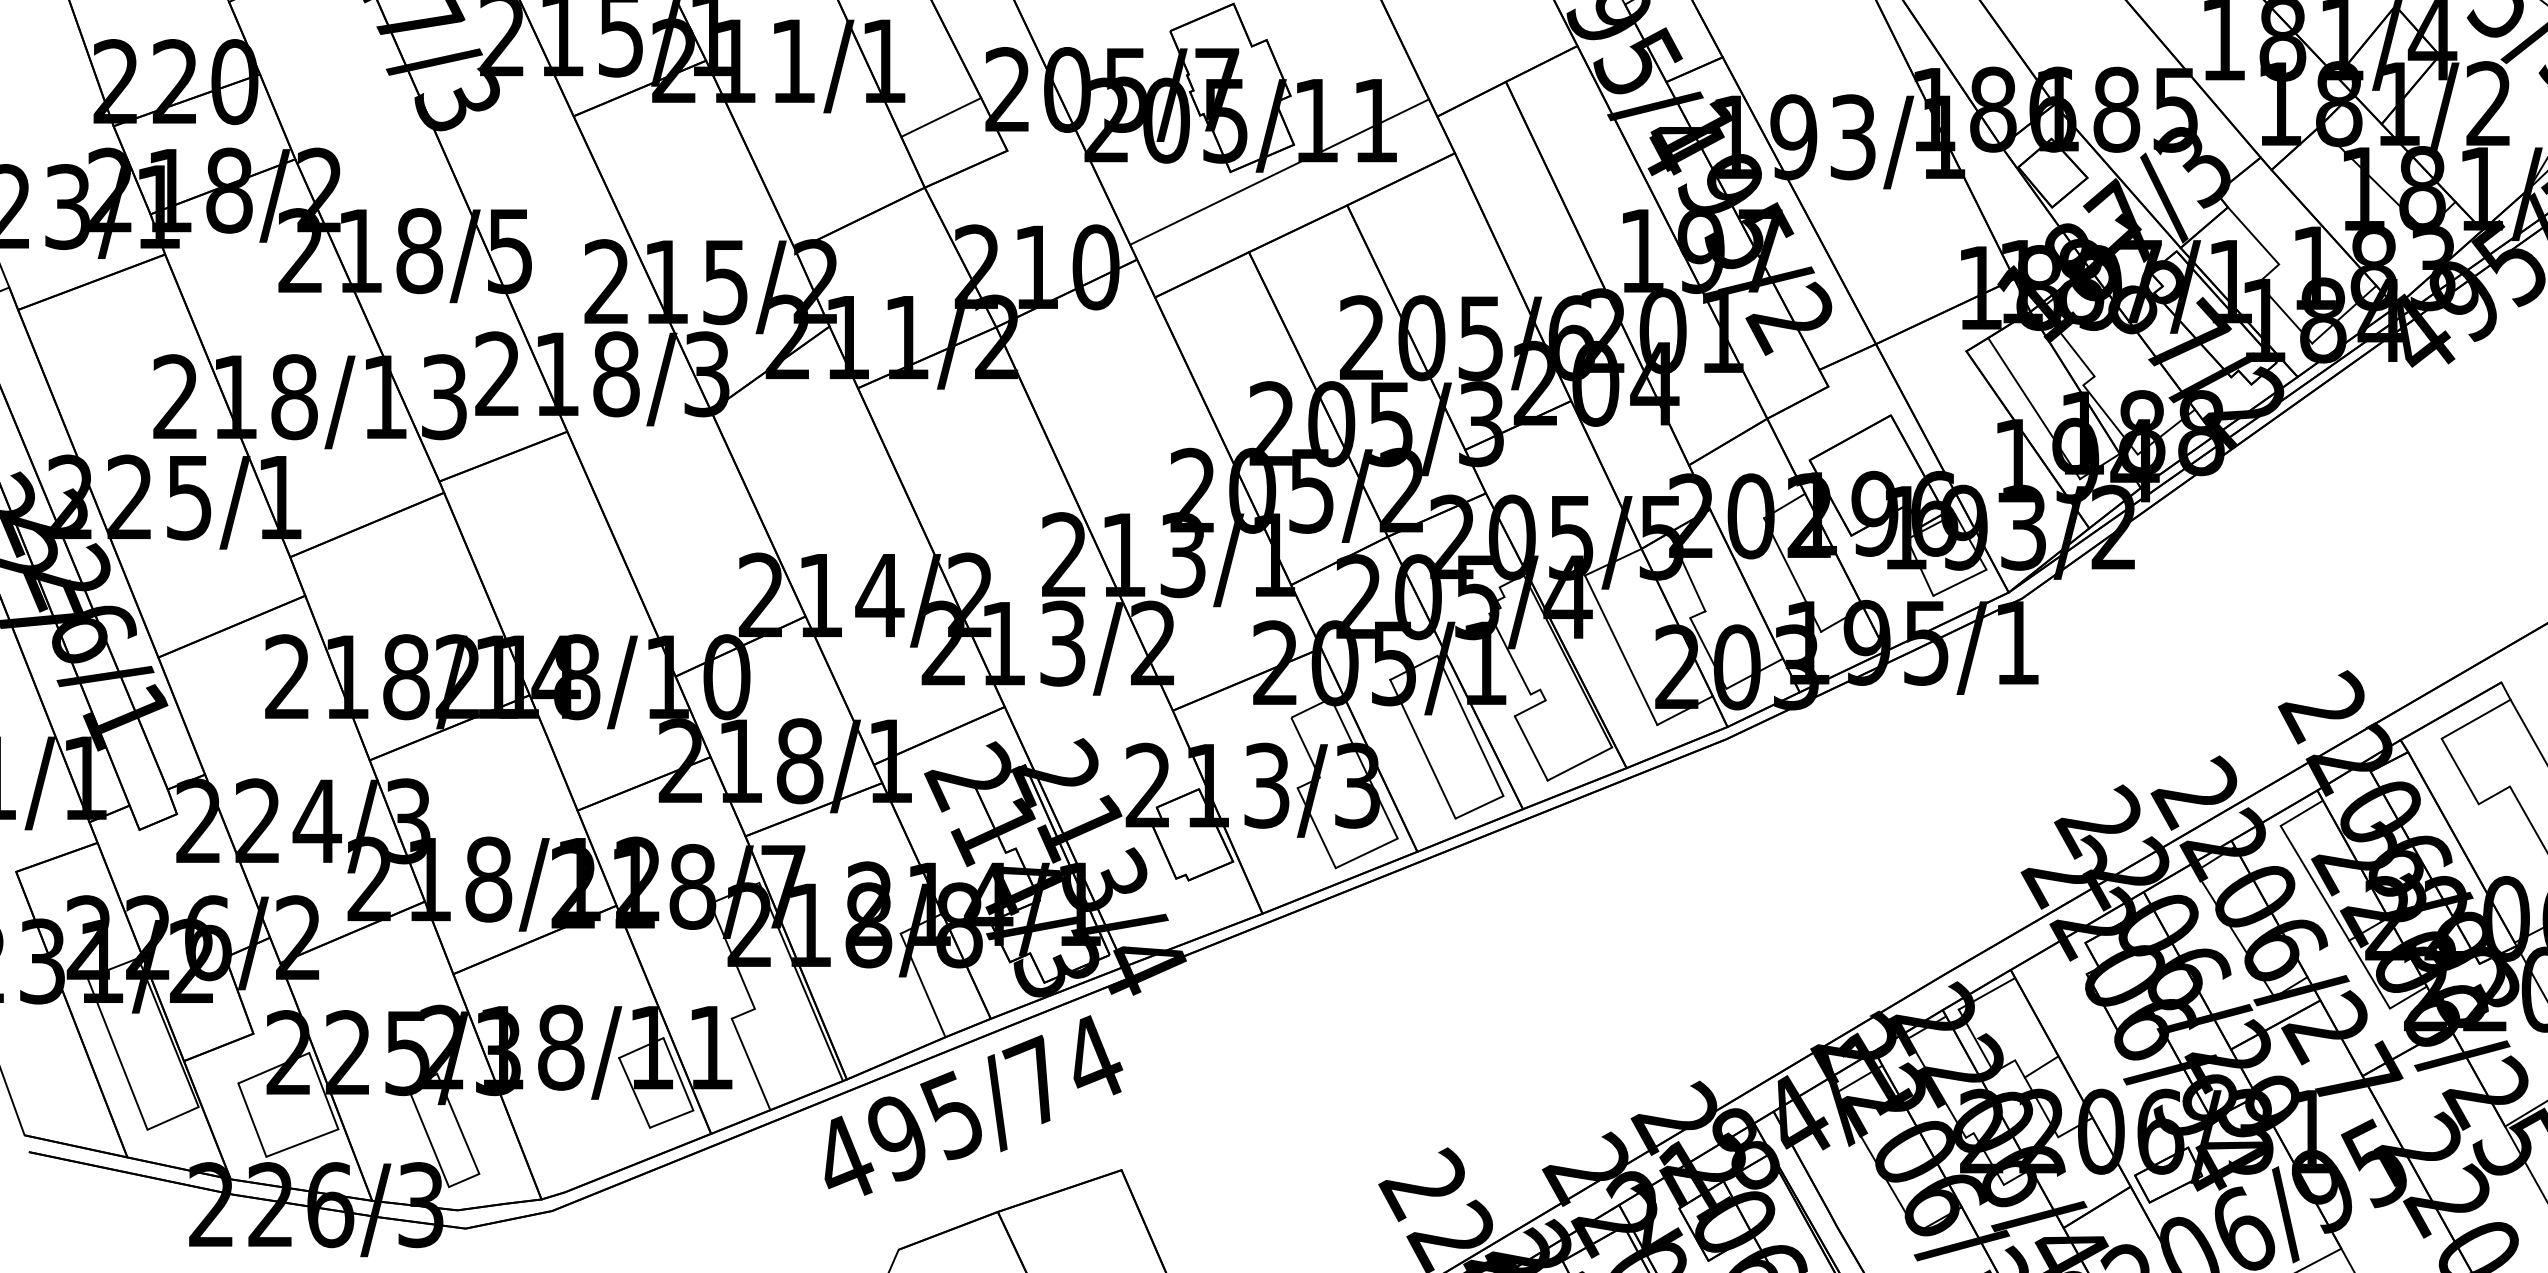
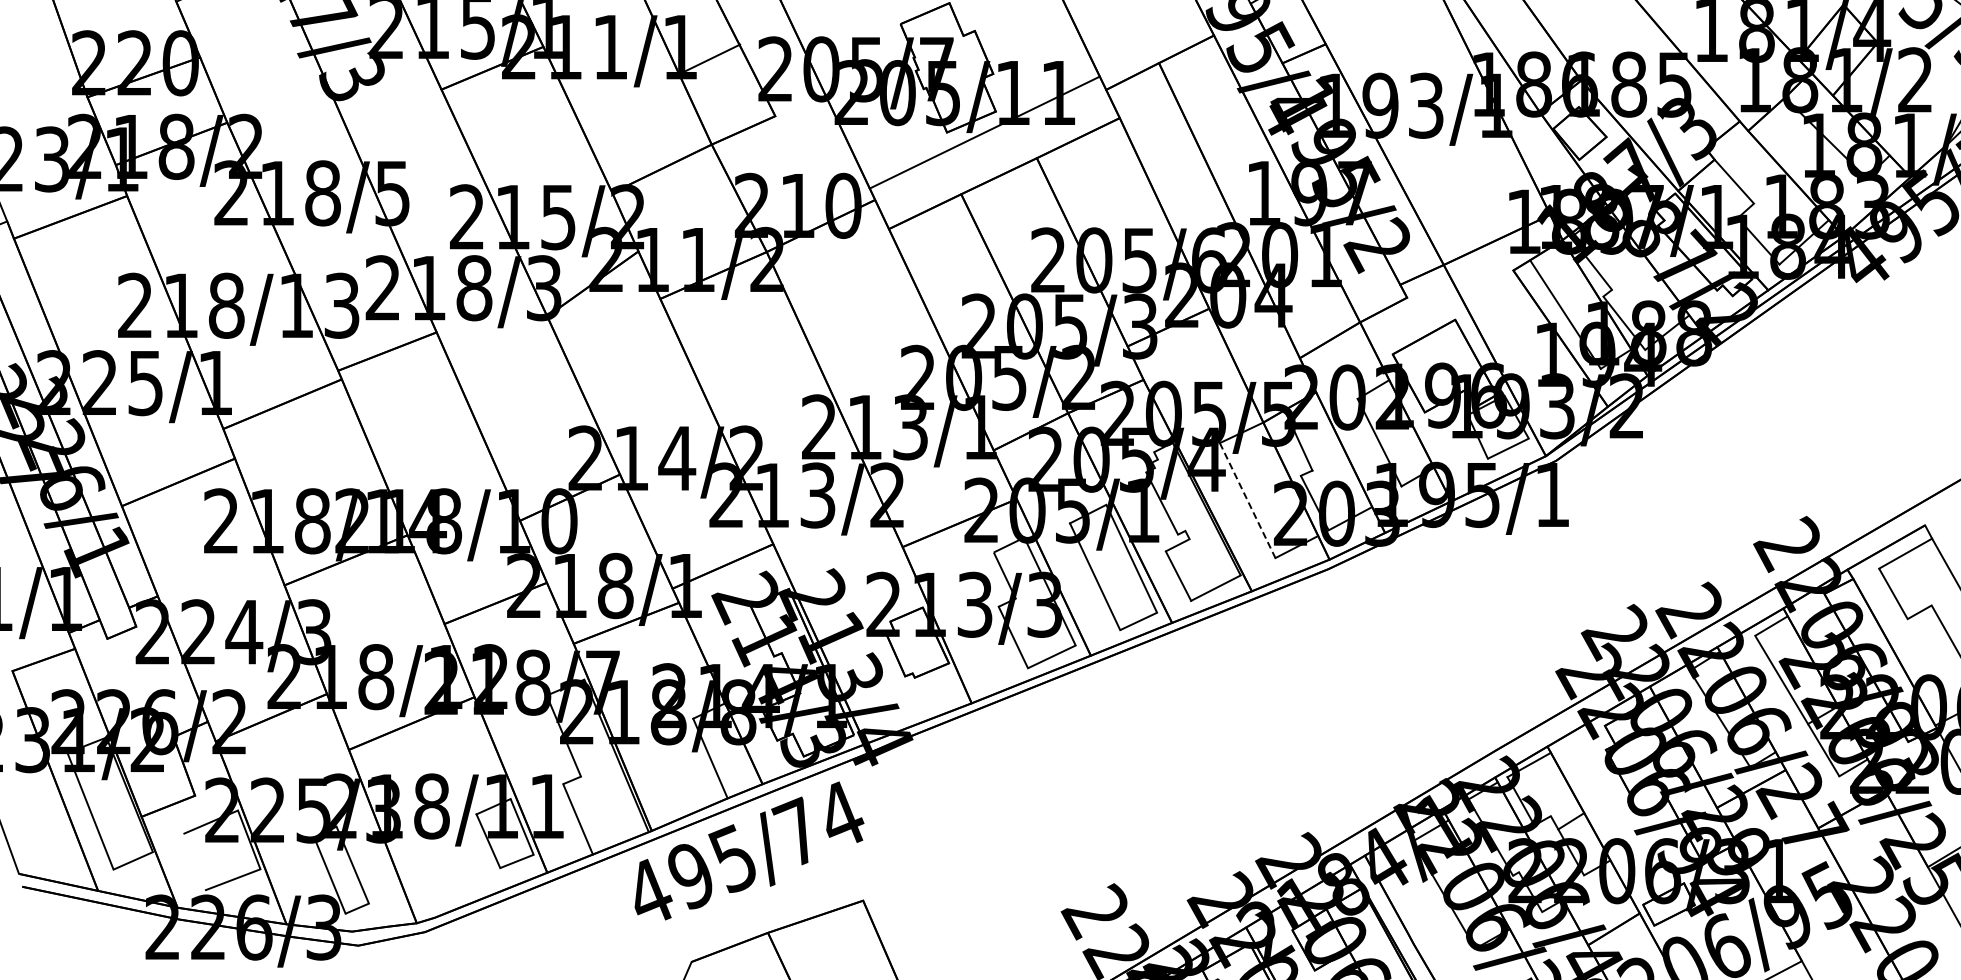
line: (941, 117) -> (709, 59), moved
line: (1620, 650) -> (1247, 500), solid -> dashed
line: (252, 1119) -> (194, 861), removed

